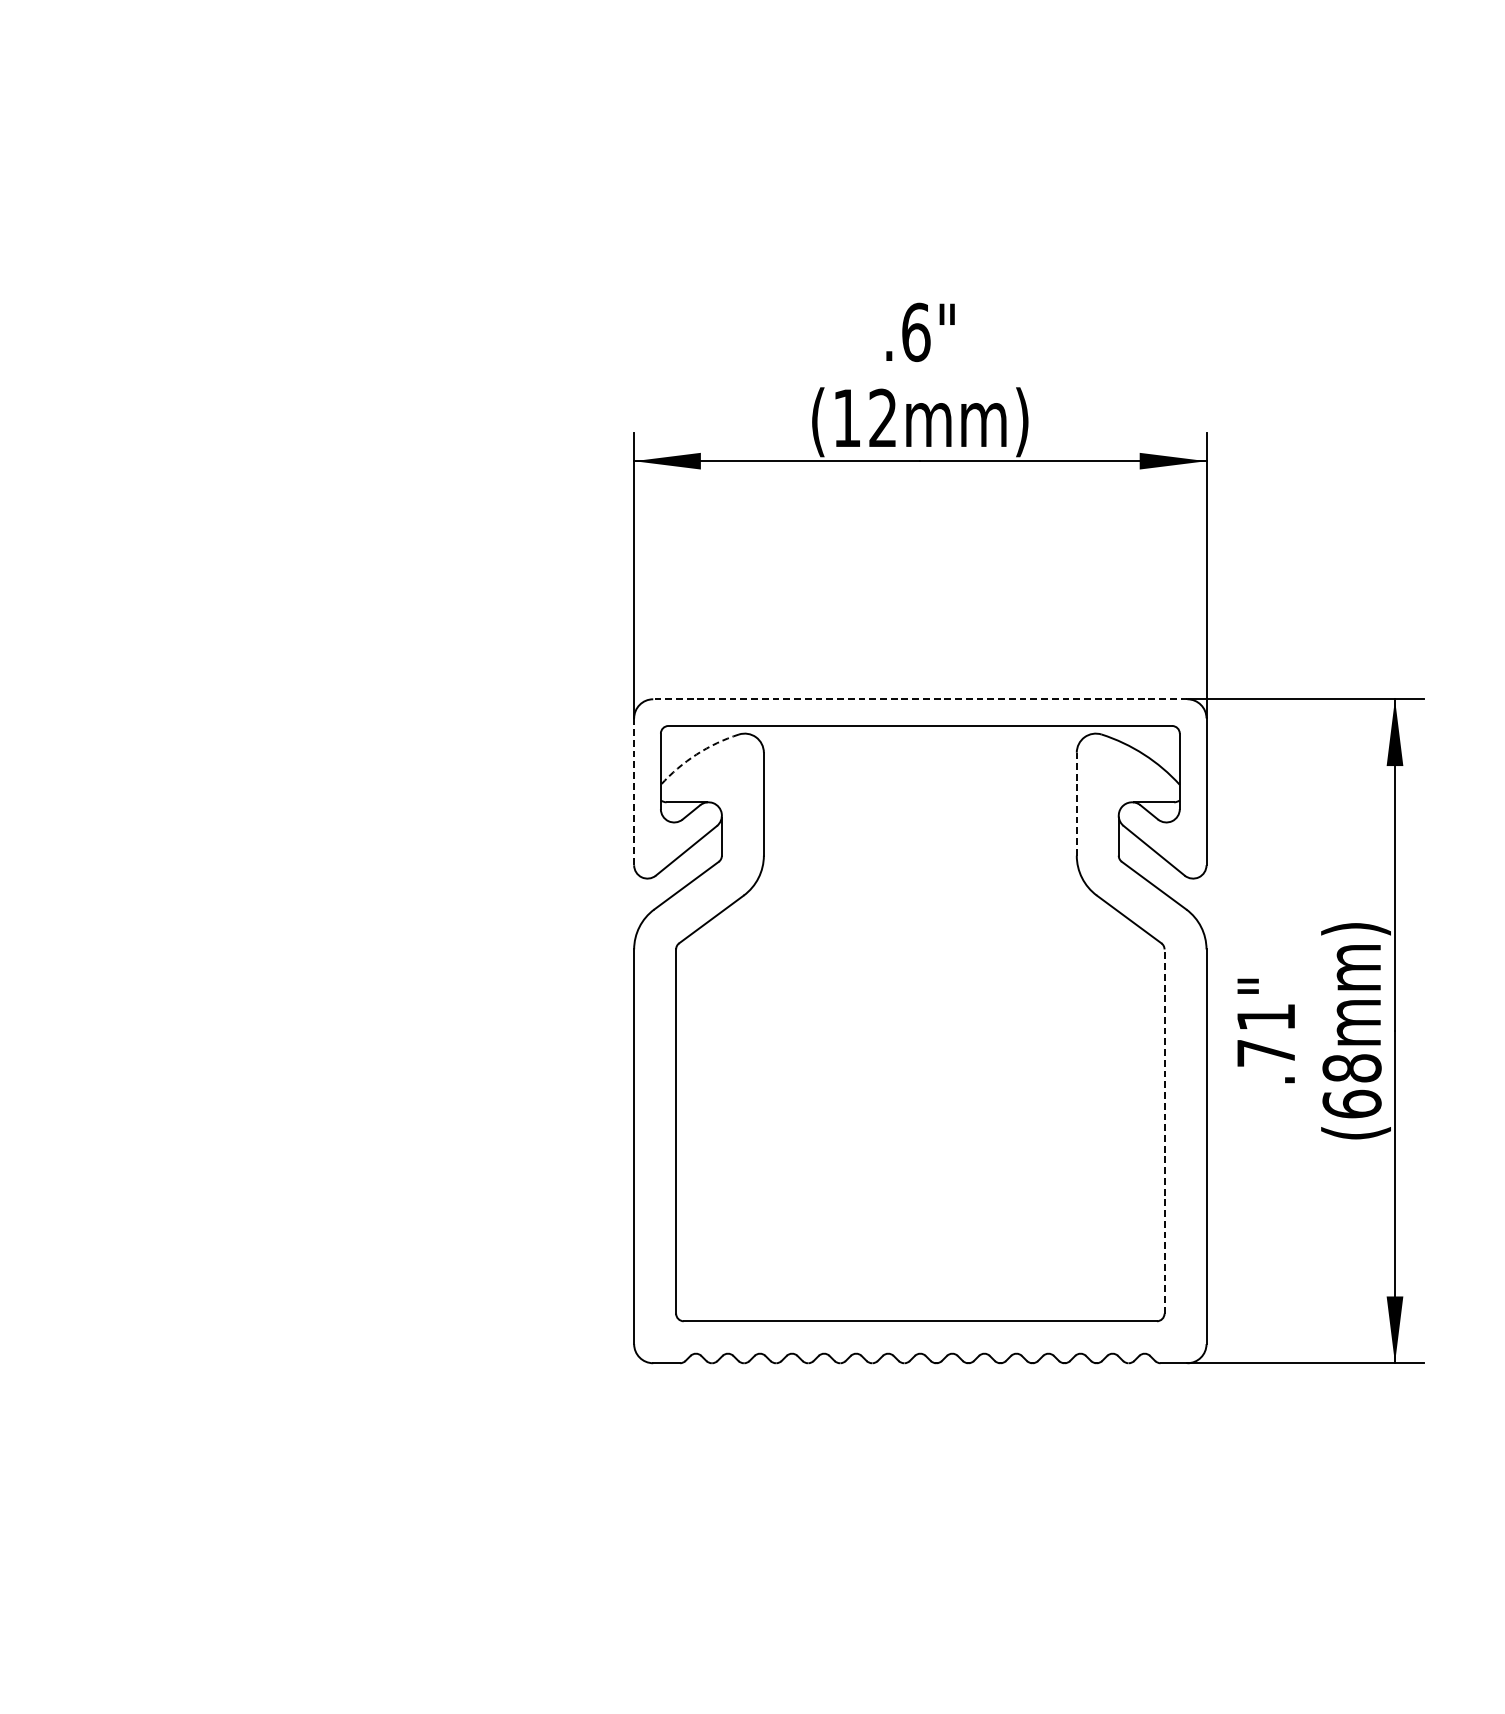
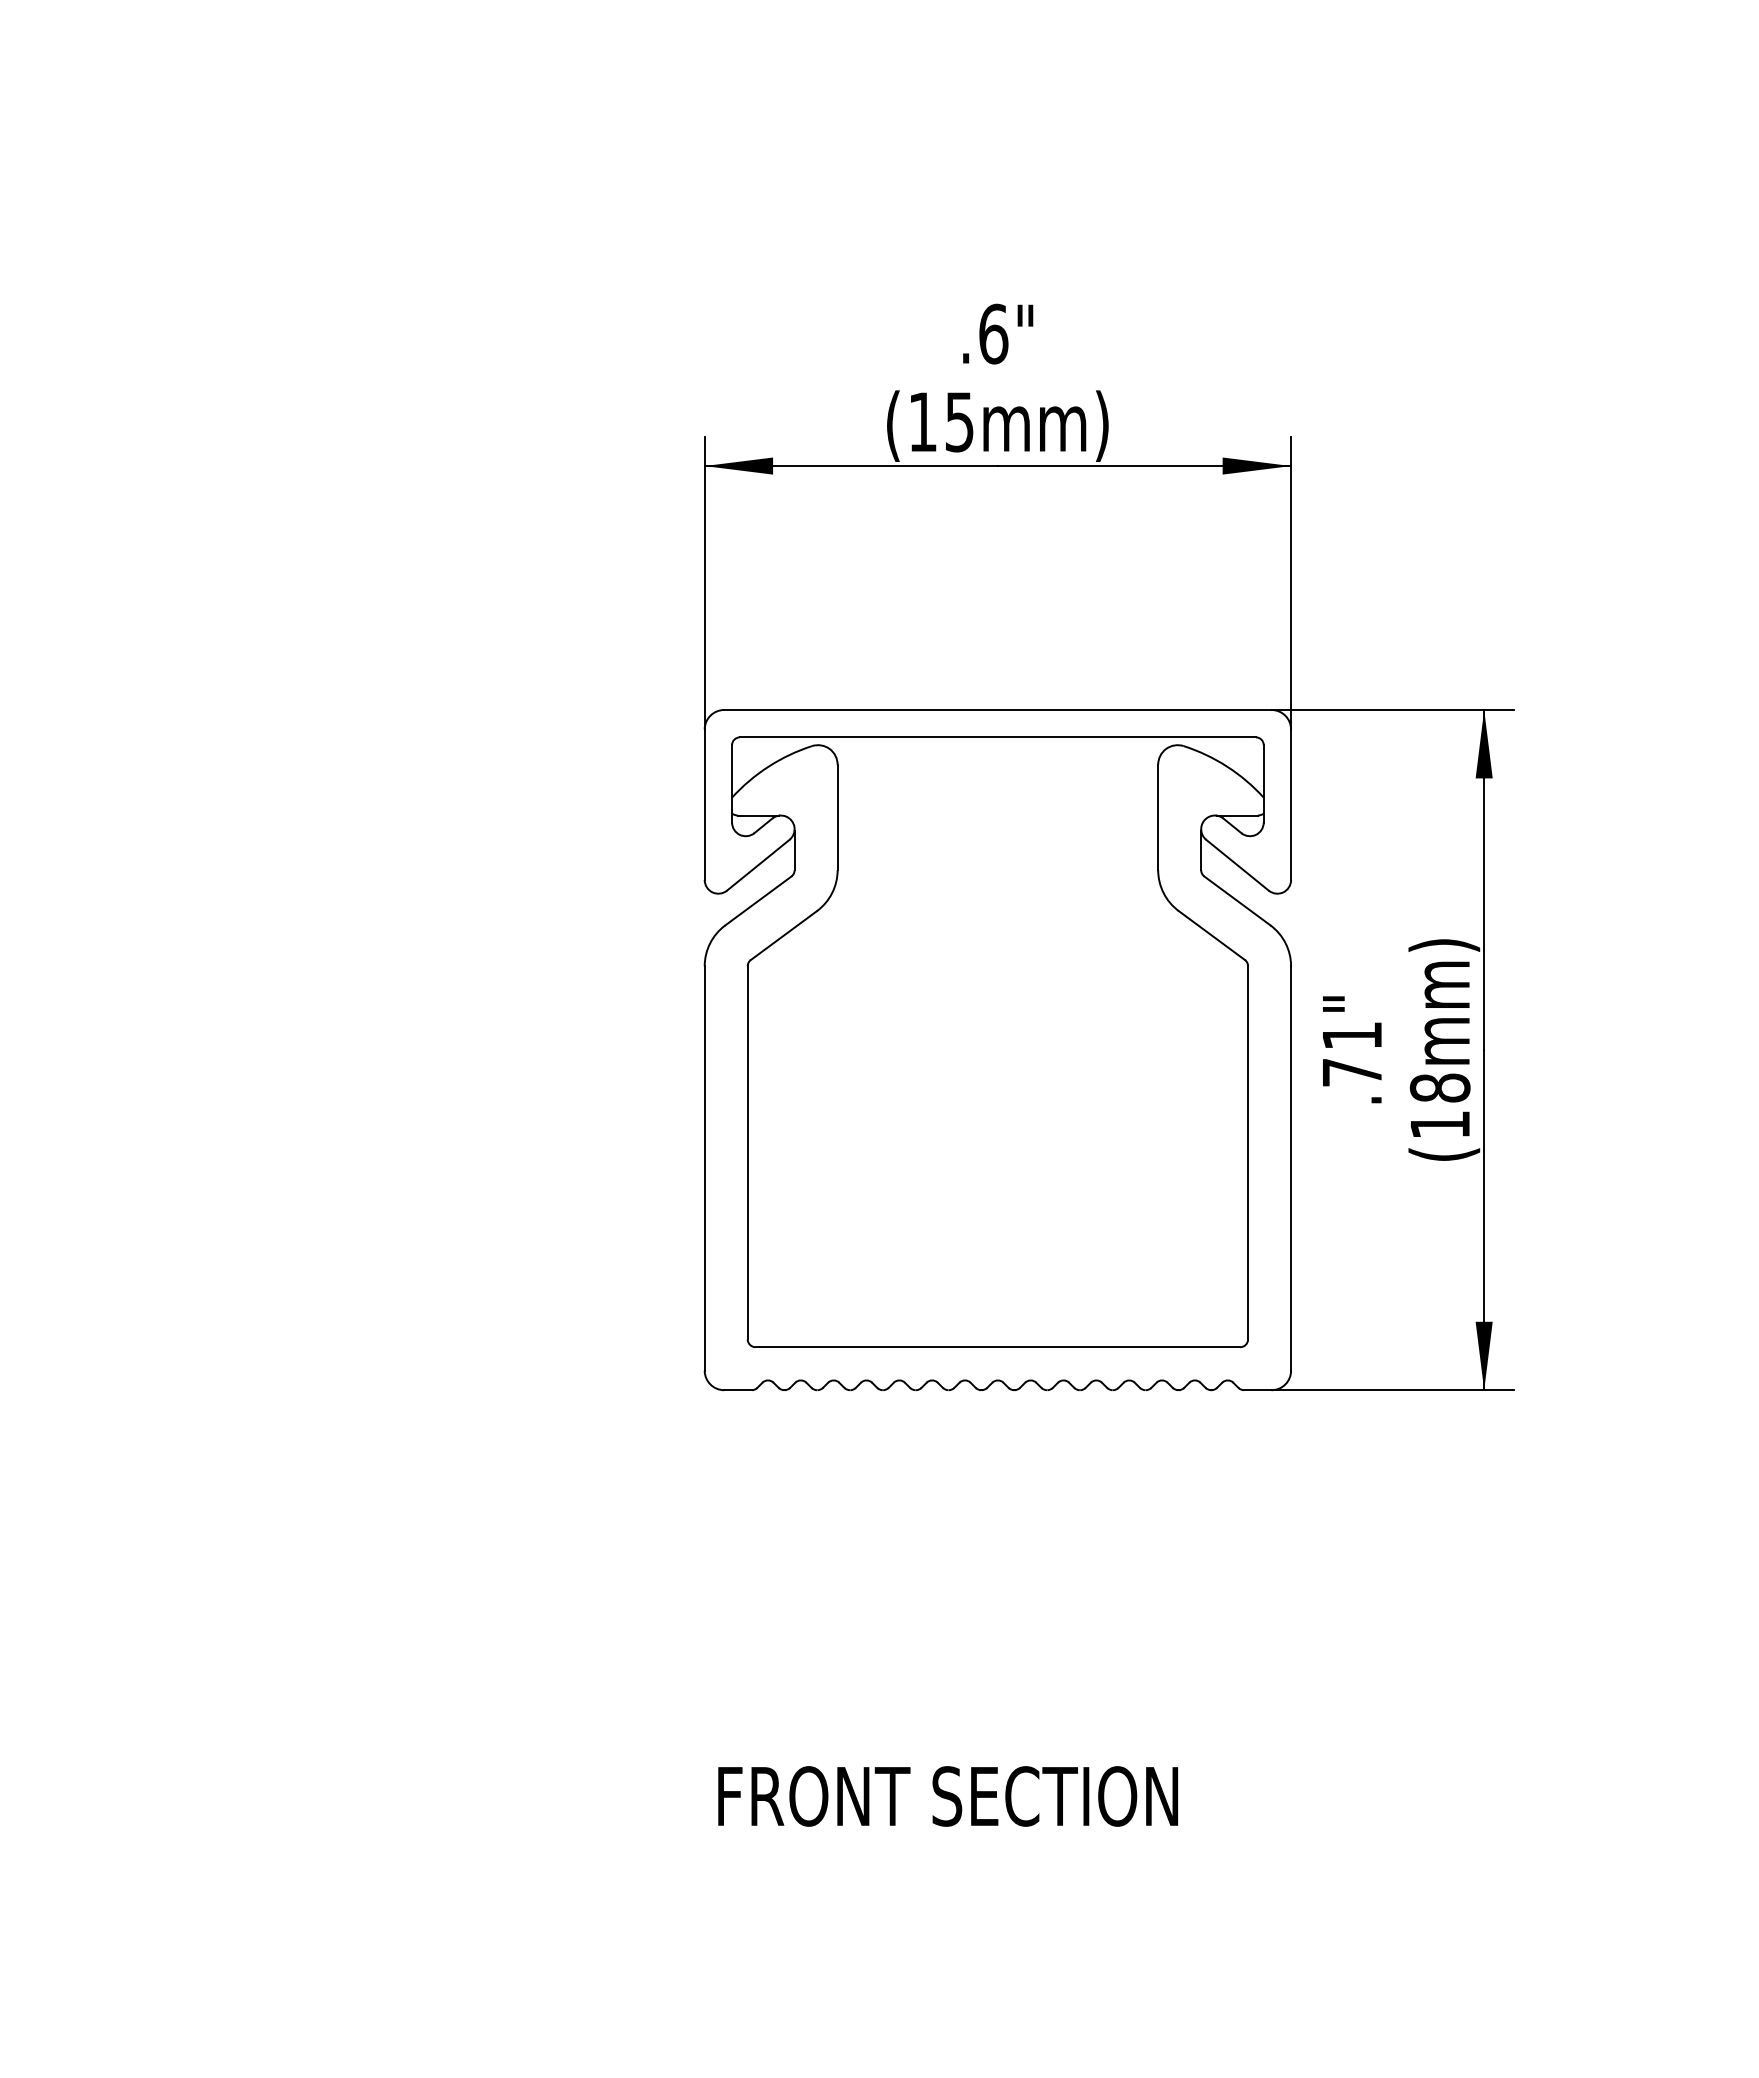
text: (882, 417) -> (959, 421), (12mm) -> (15mm)
line: (919, 698) -> (997, 709), dashed -> solid
arc: (696, 754) -> (768, 766), dashed -> solid
line: (633, 792) -> (704, 805), dashed -> solid
line: (1077, 804) -> (1158, 817), dashed -> solid
text: (1351, 1103) -> (1439, 1124), (68mm) -> (18mm)
line: (1164, 1131) -> (1248, 1152), dashed -> solid

